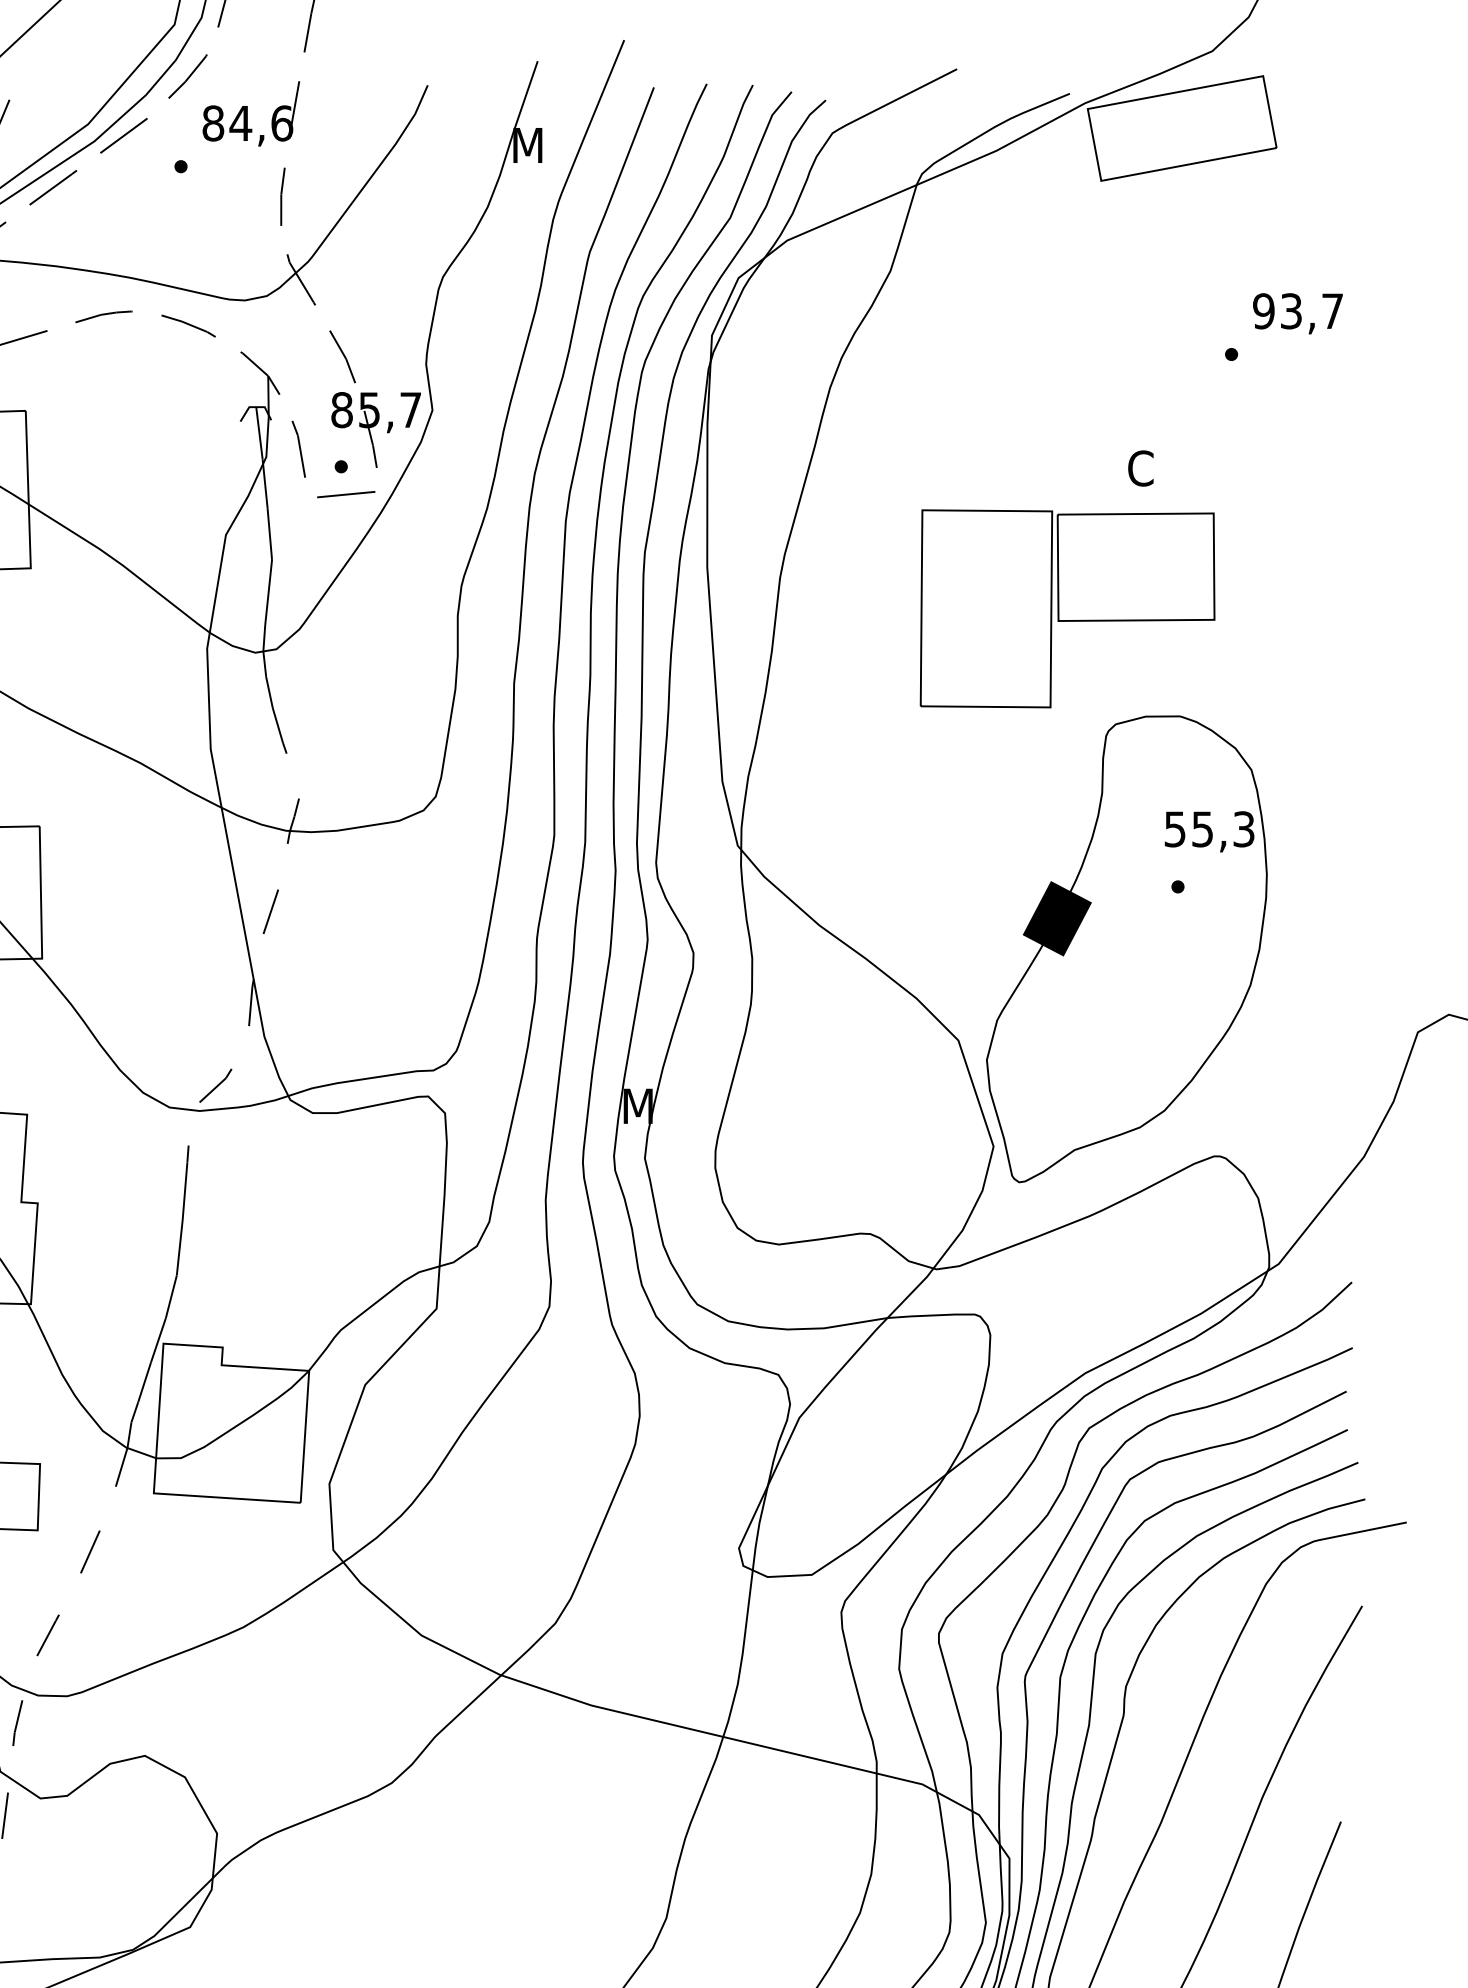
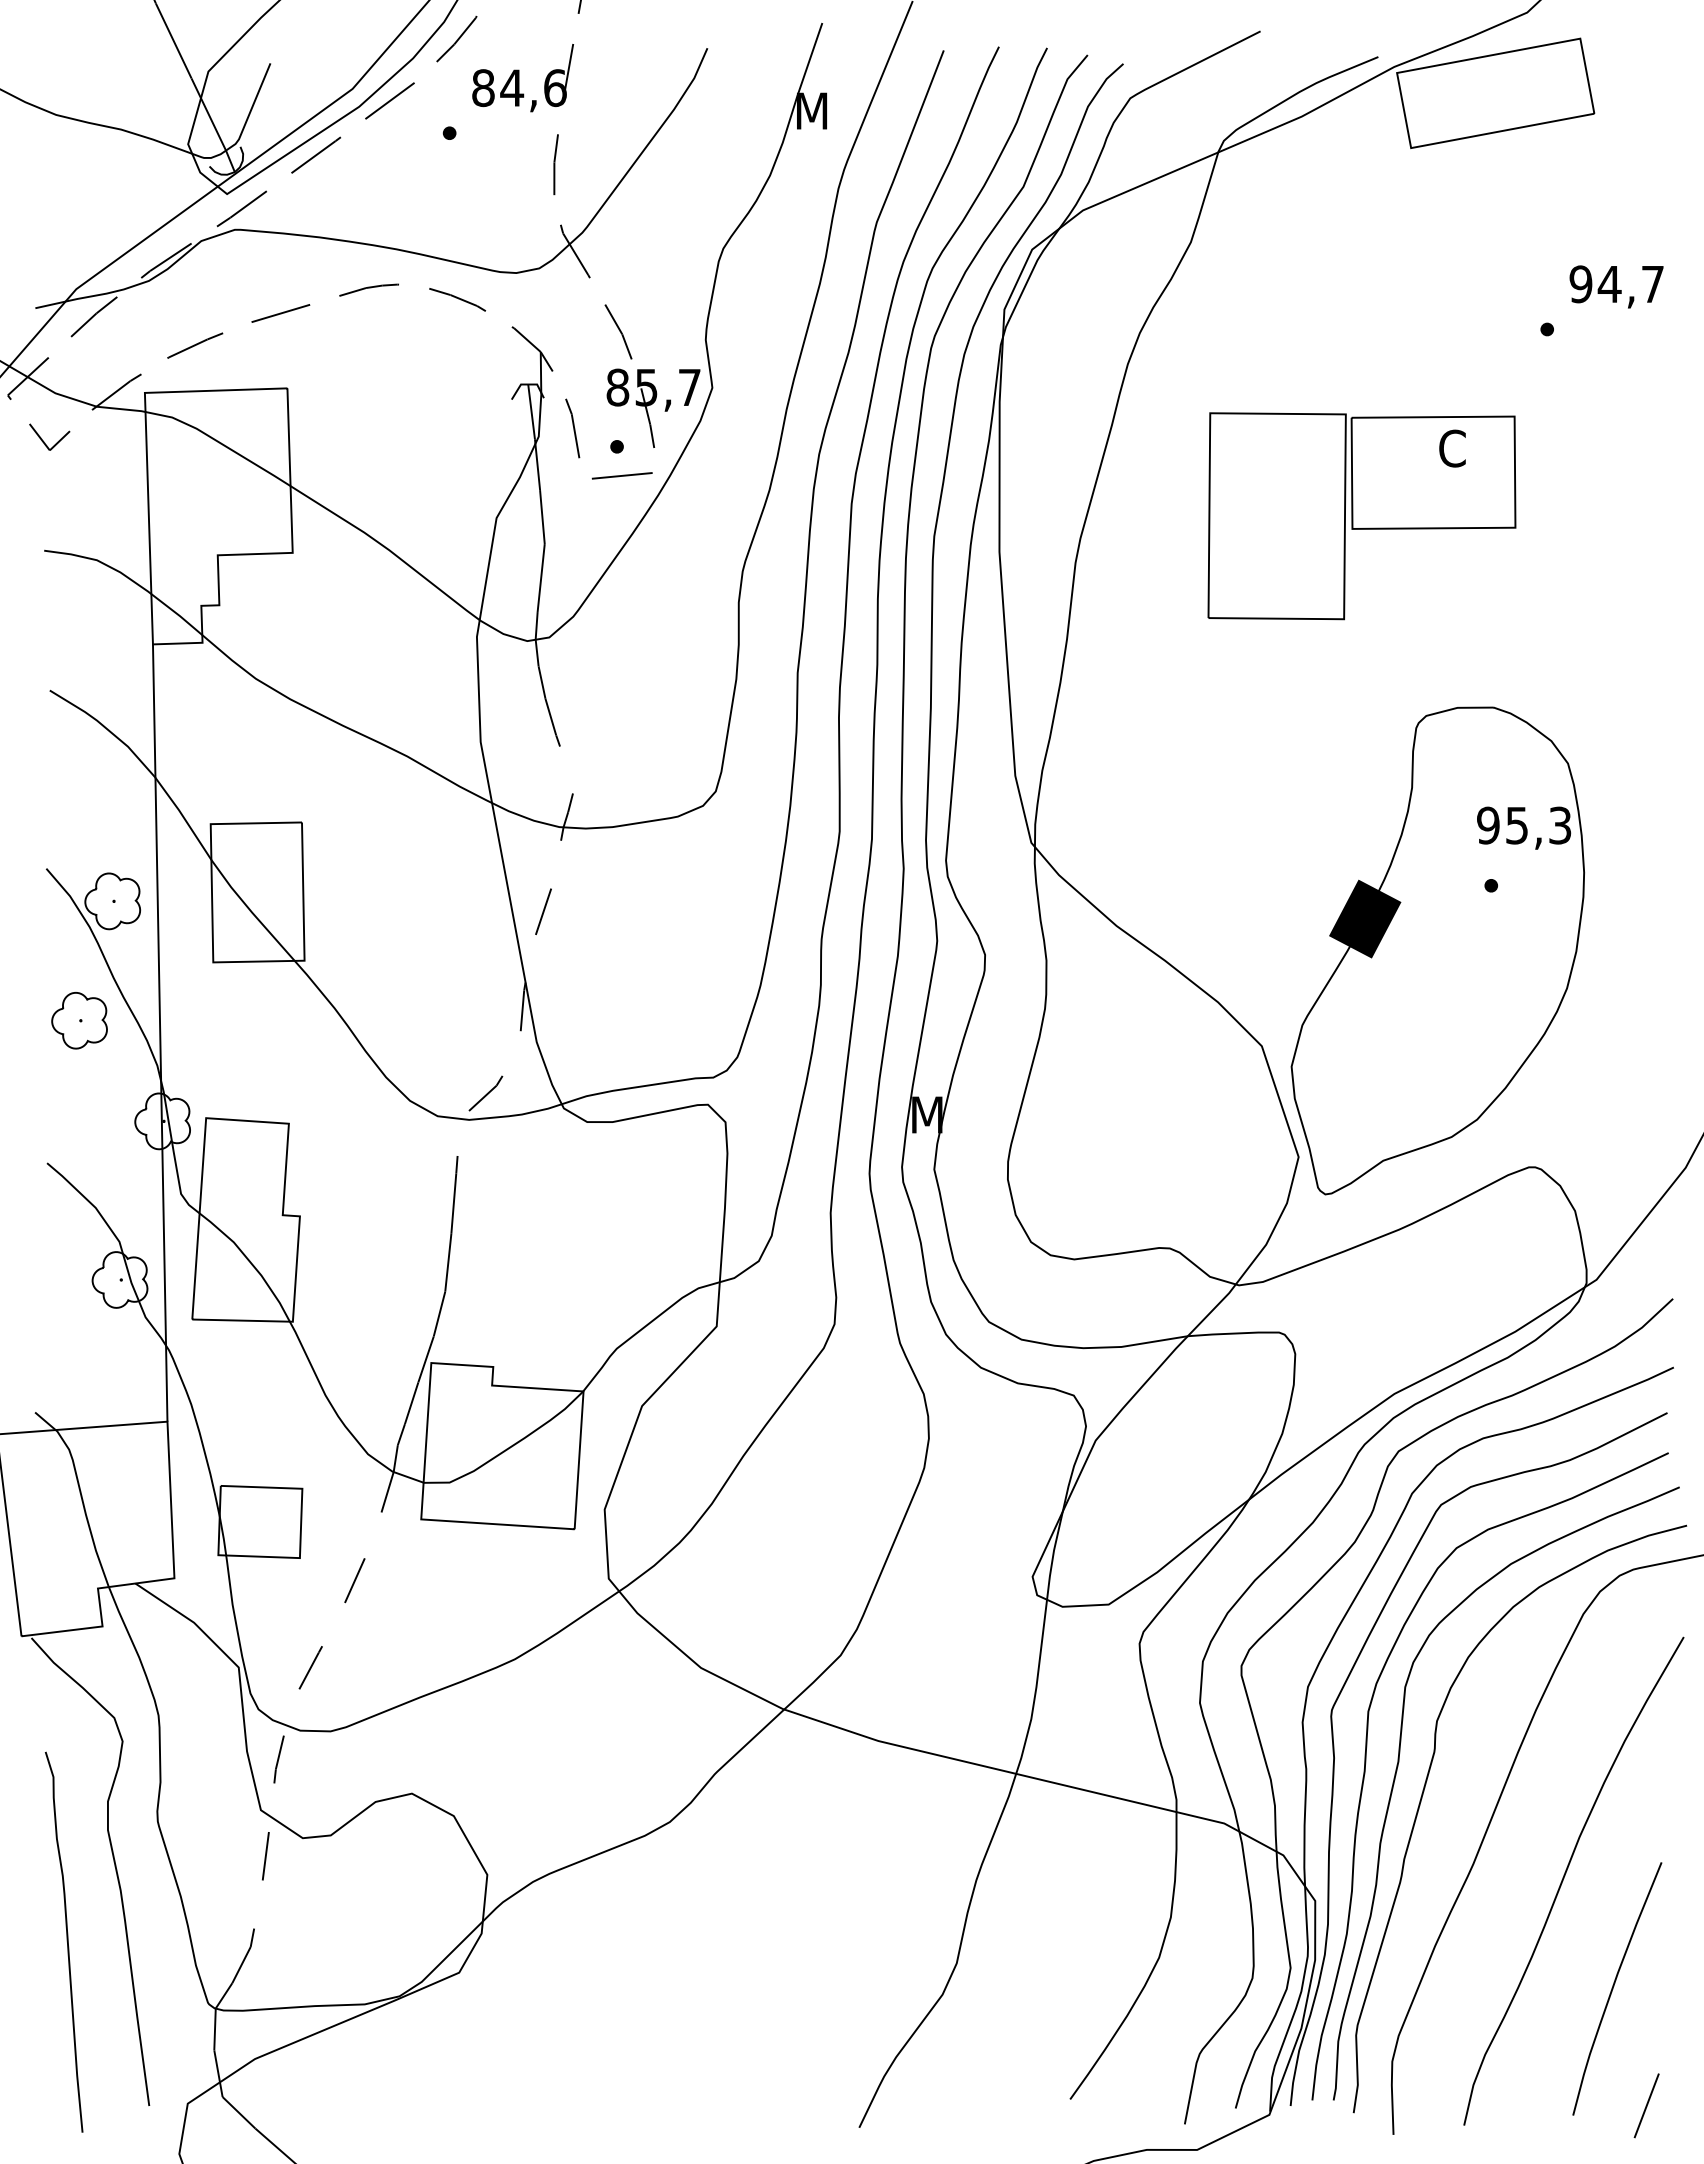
text: (1291, 311) -> (1609, 284), 93,7 -> 94,7
part: (1067, 609) -> (1361, 516), moved
text: (1175, 829) -> (1488, 825), 55,3 -> 95,3

